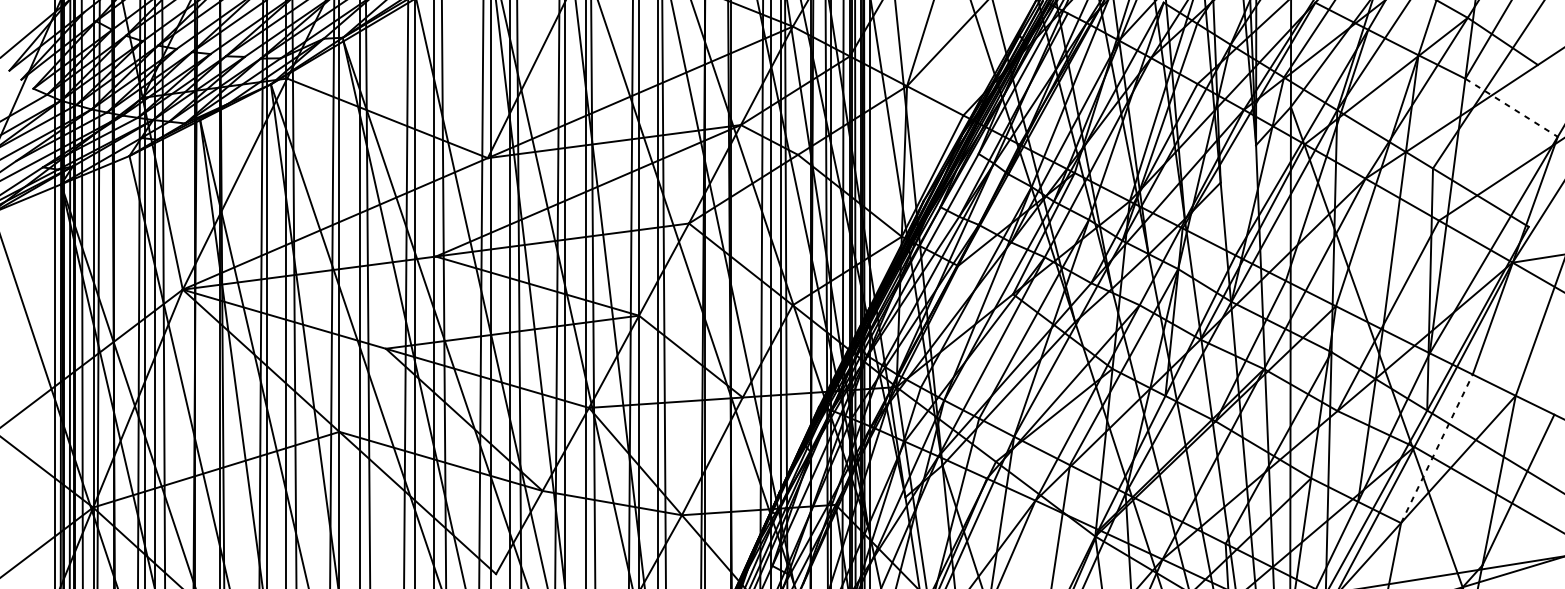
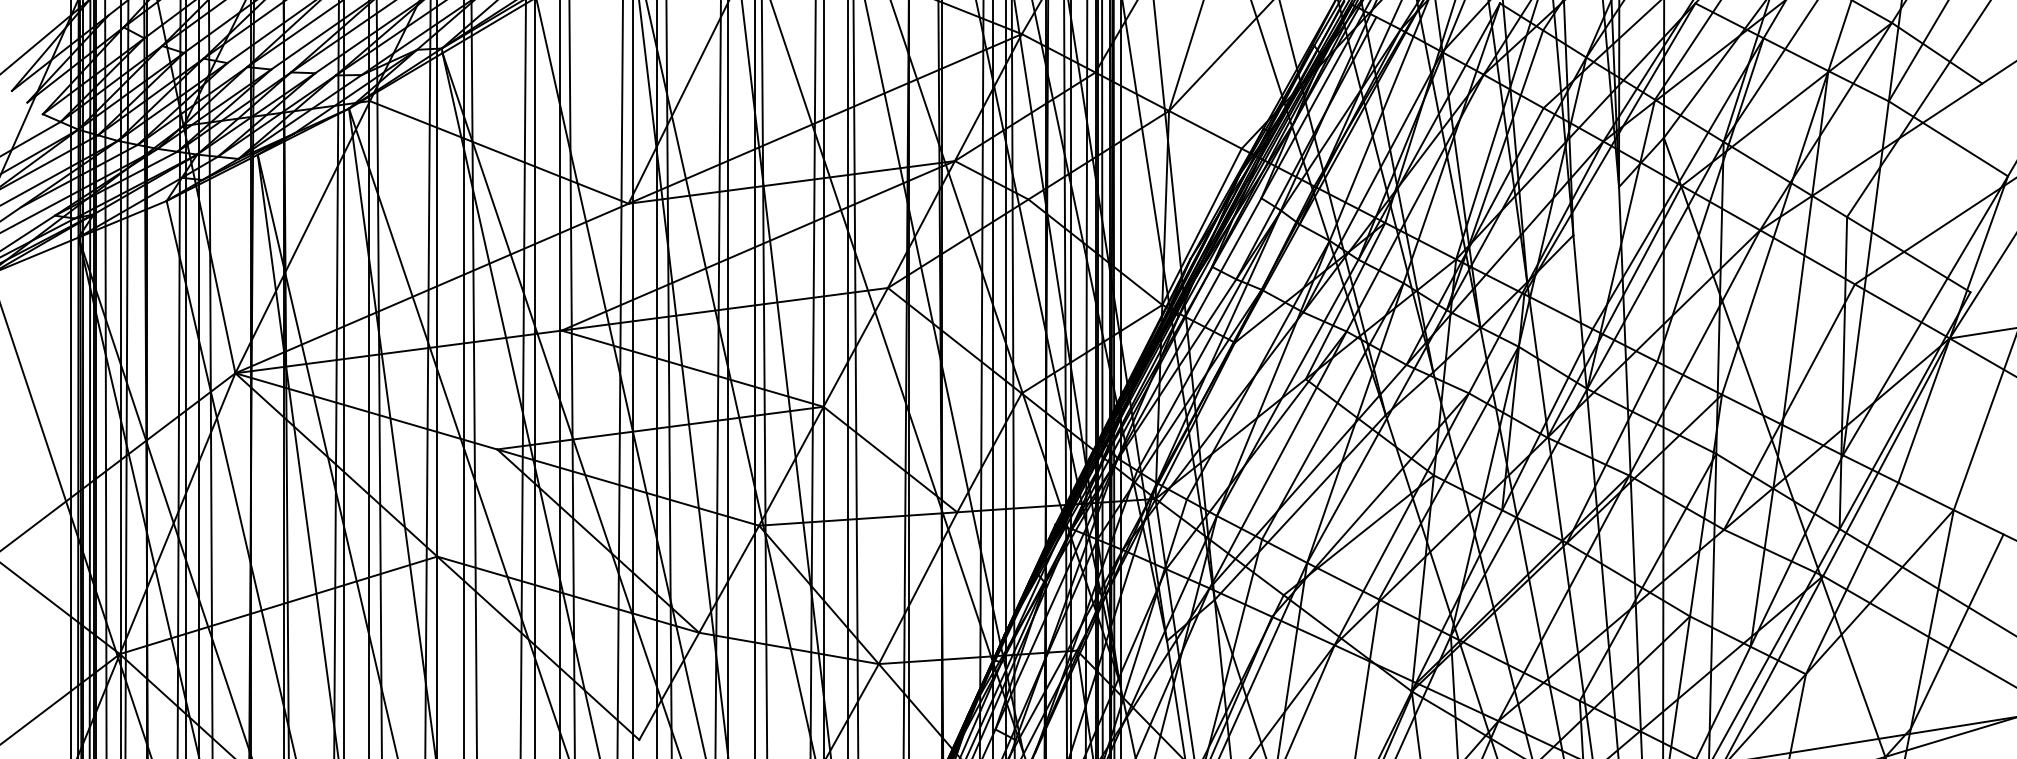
line: (1511, 108) -> (1948, 139), dashed -> solid
line: (1437, 448) -> (1852, 578), dashed -> solid

